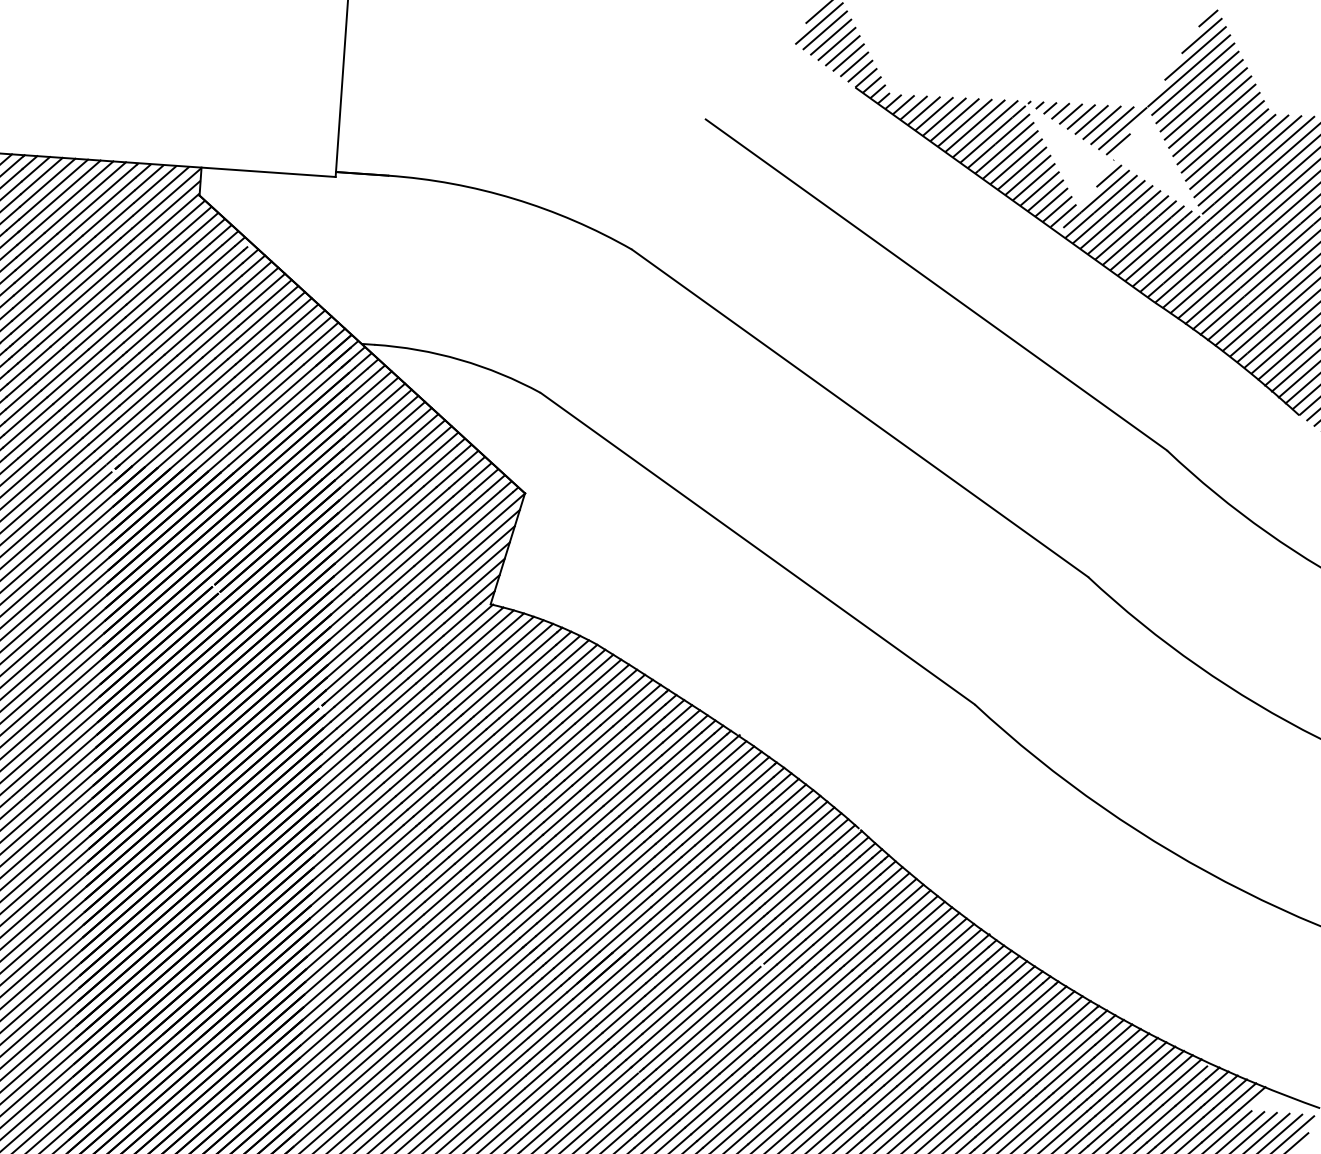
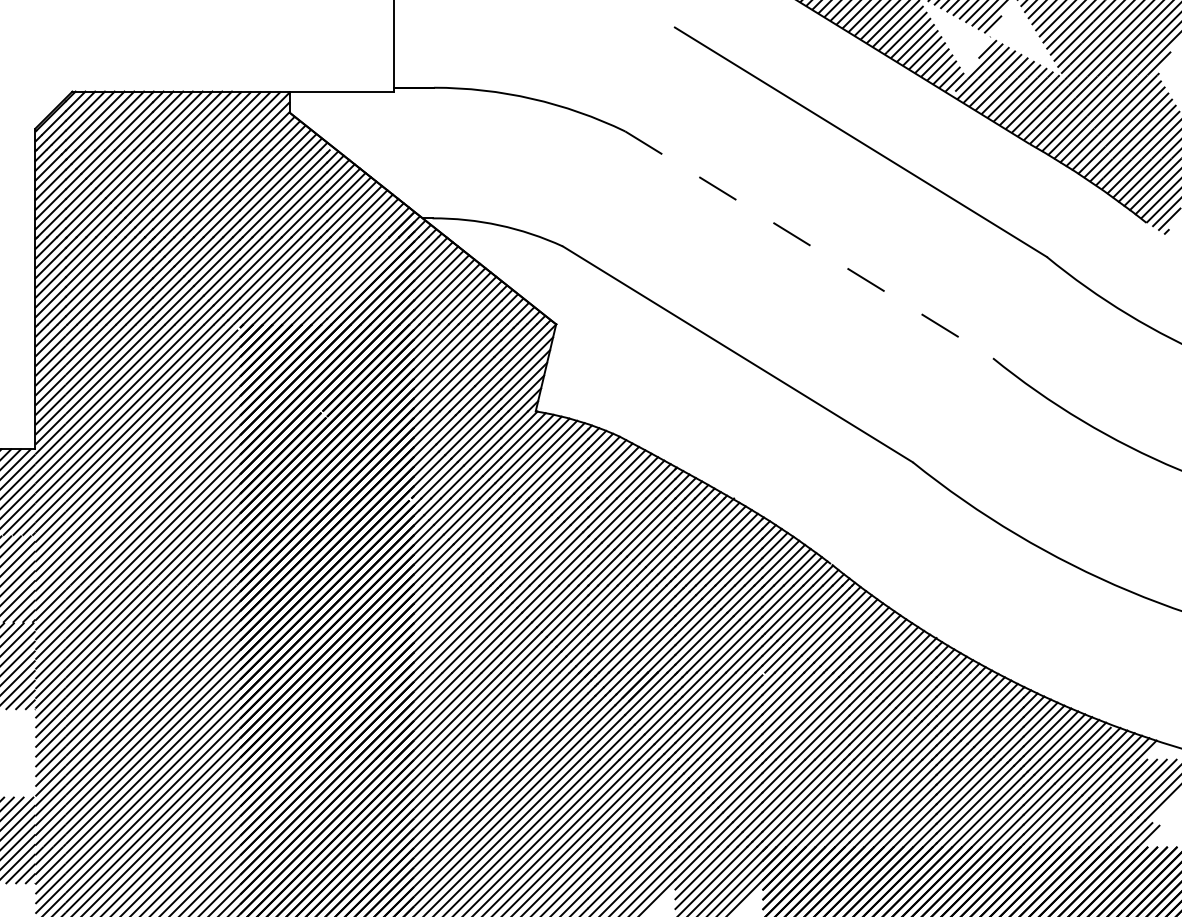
line: (860, 414) -> (809, 245), solid -> dashed

